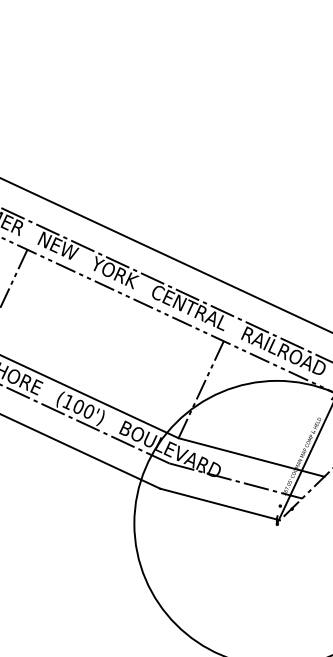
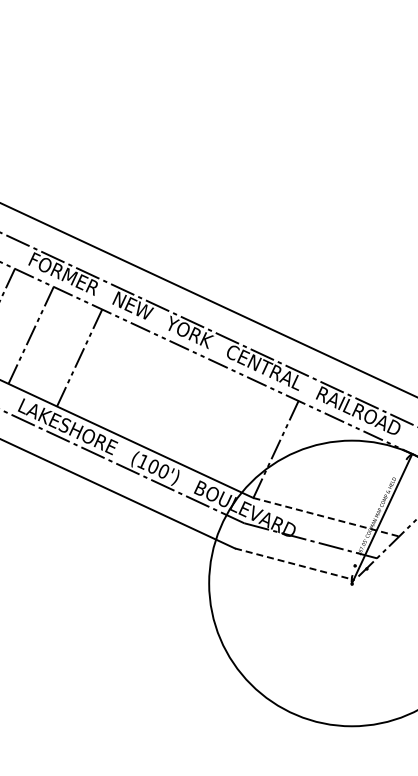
line: (251, 457) -> (326, 517), solid -> dashed
line: (219, 504) -> (294, 564), solid -> dashed

